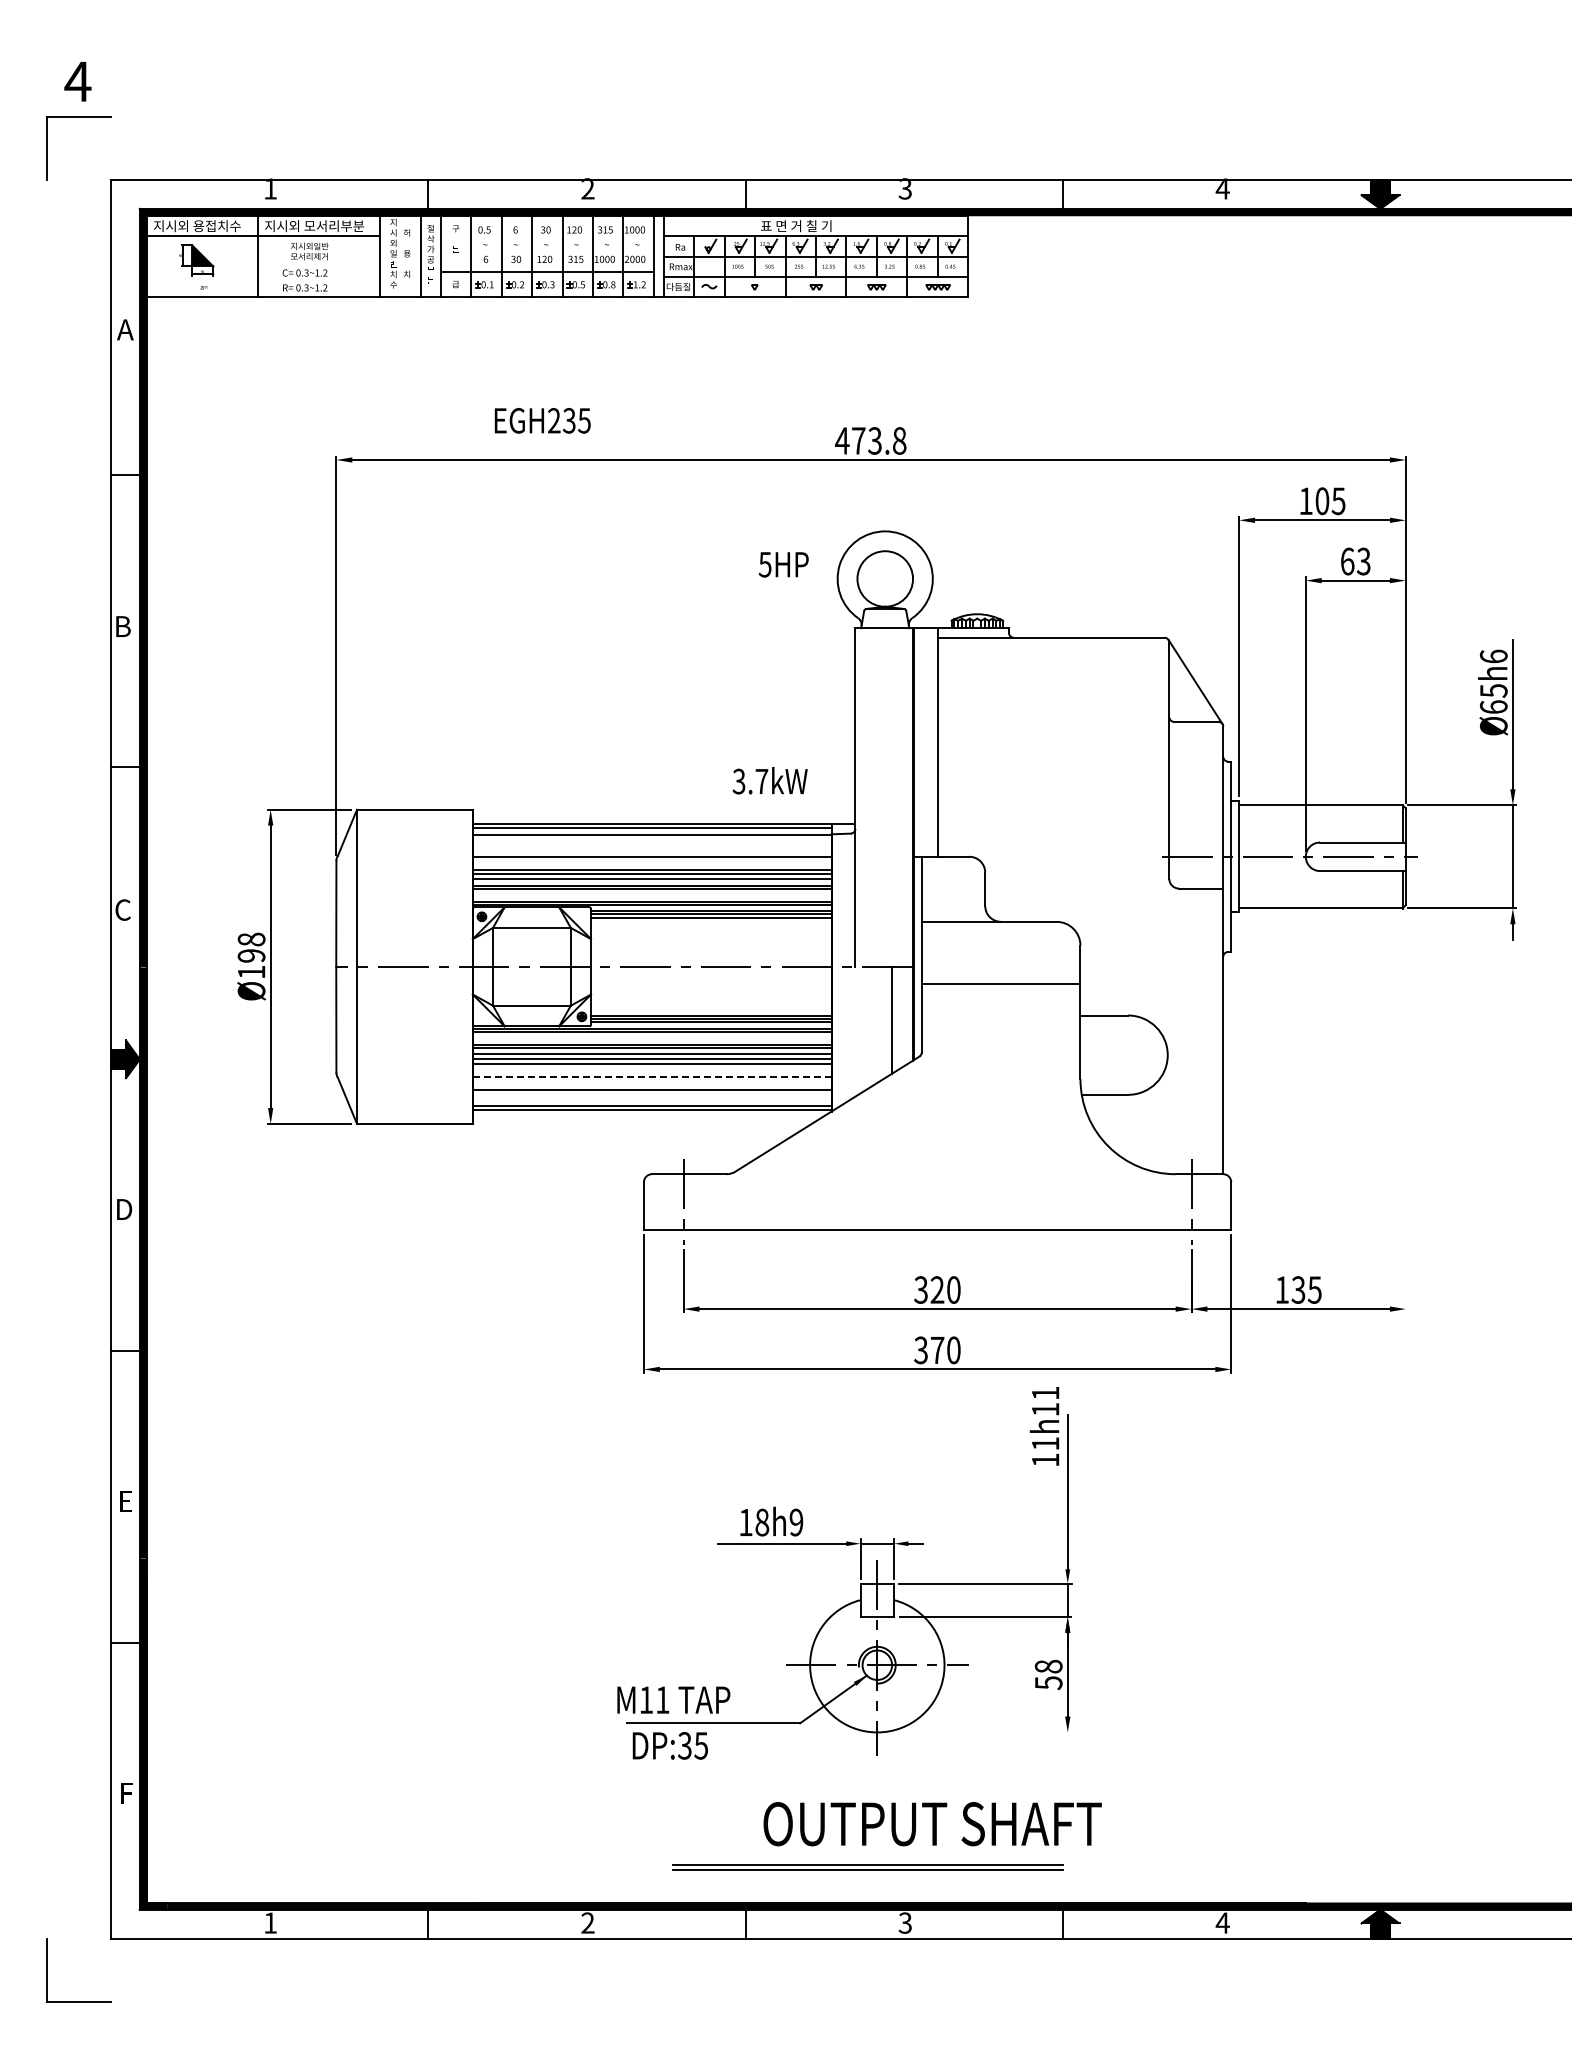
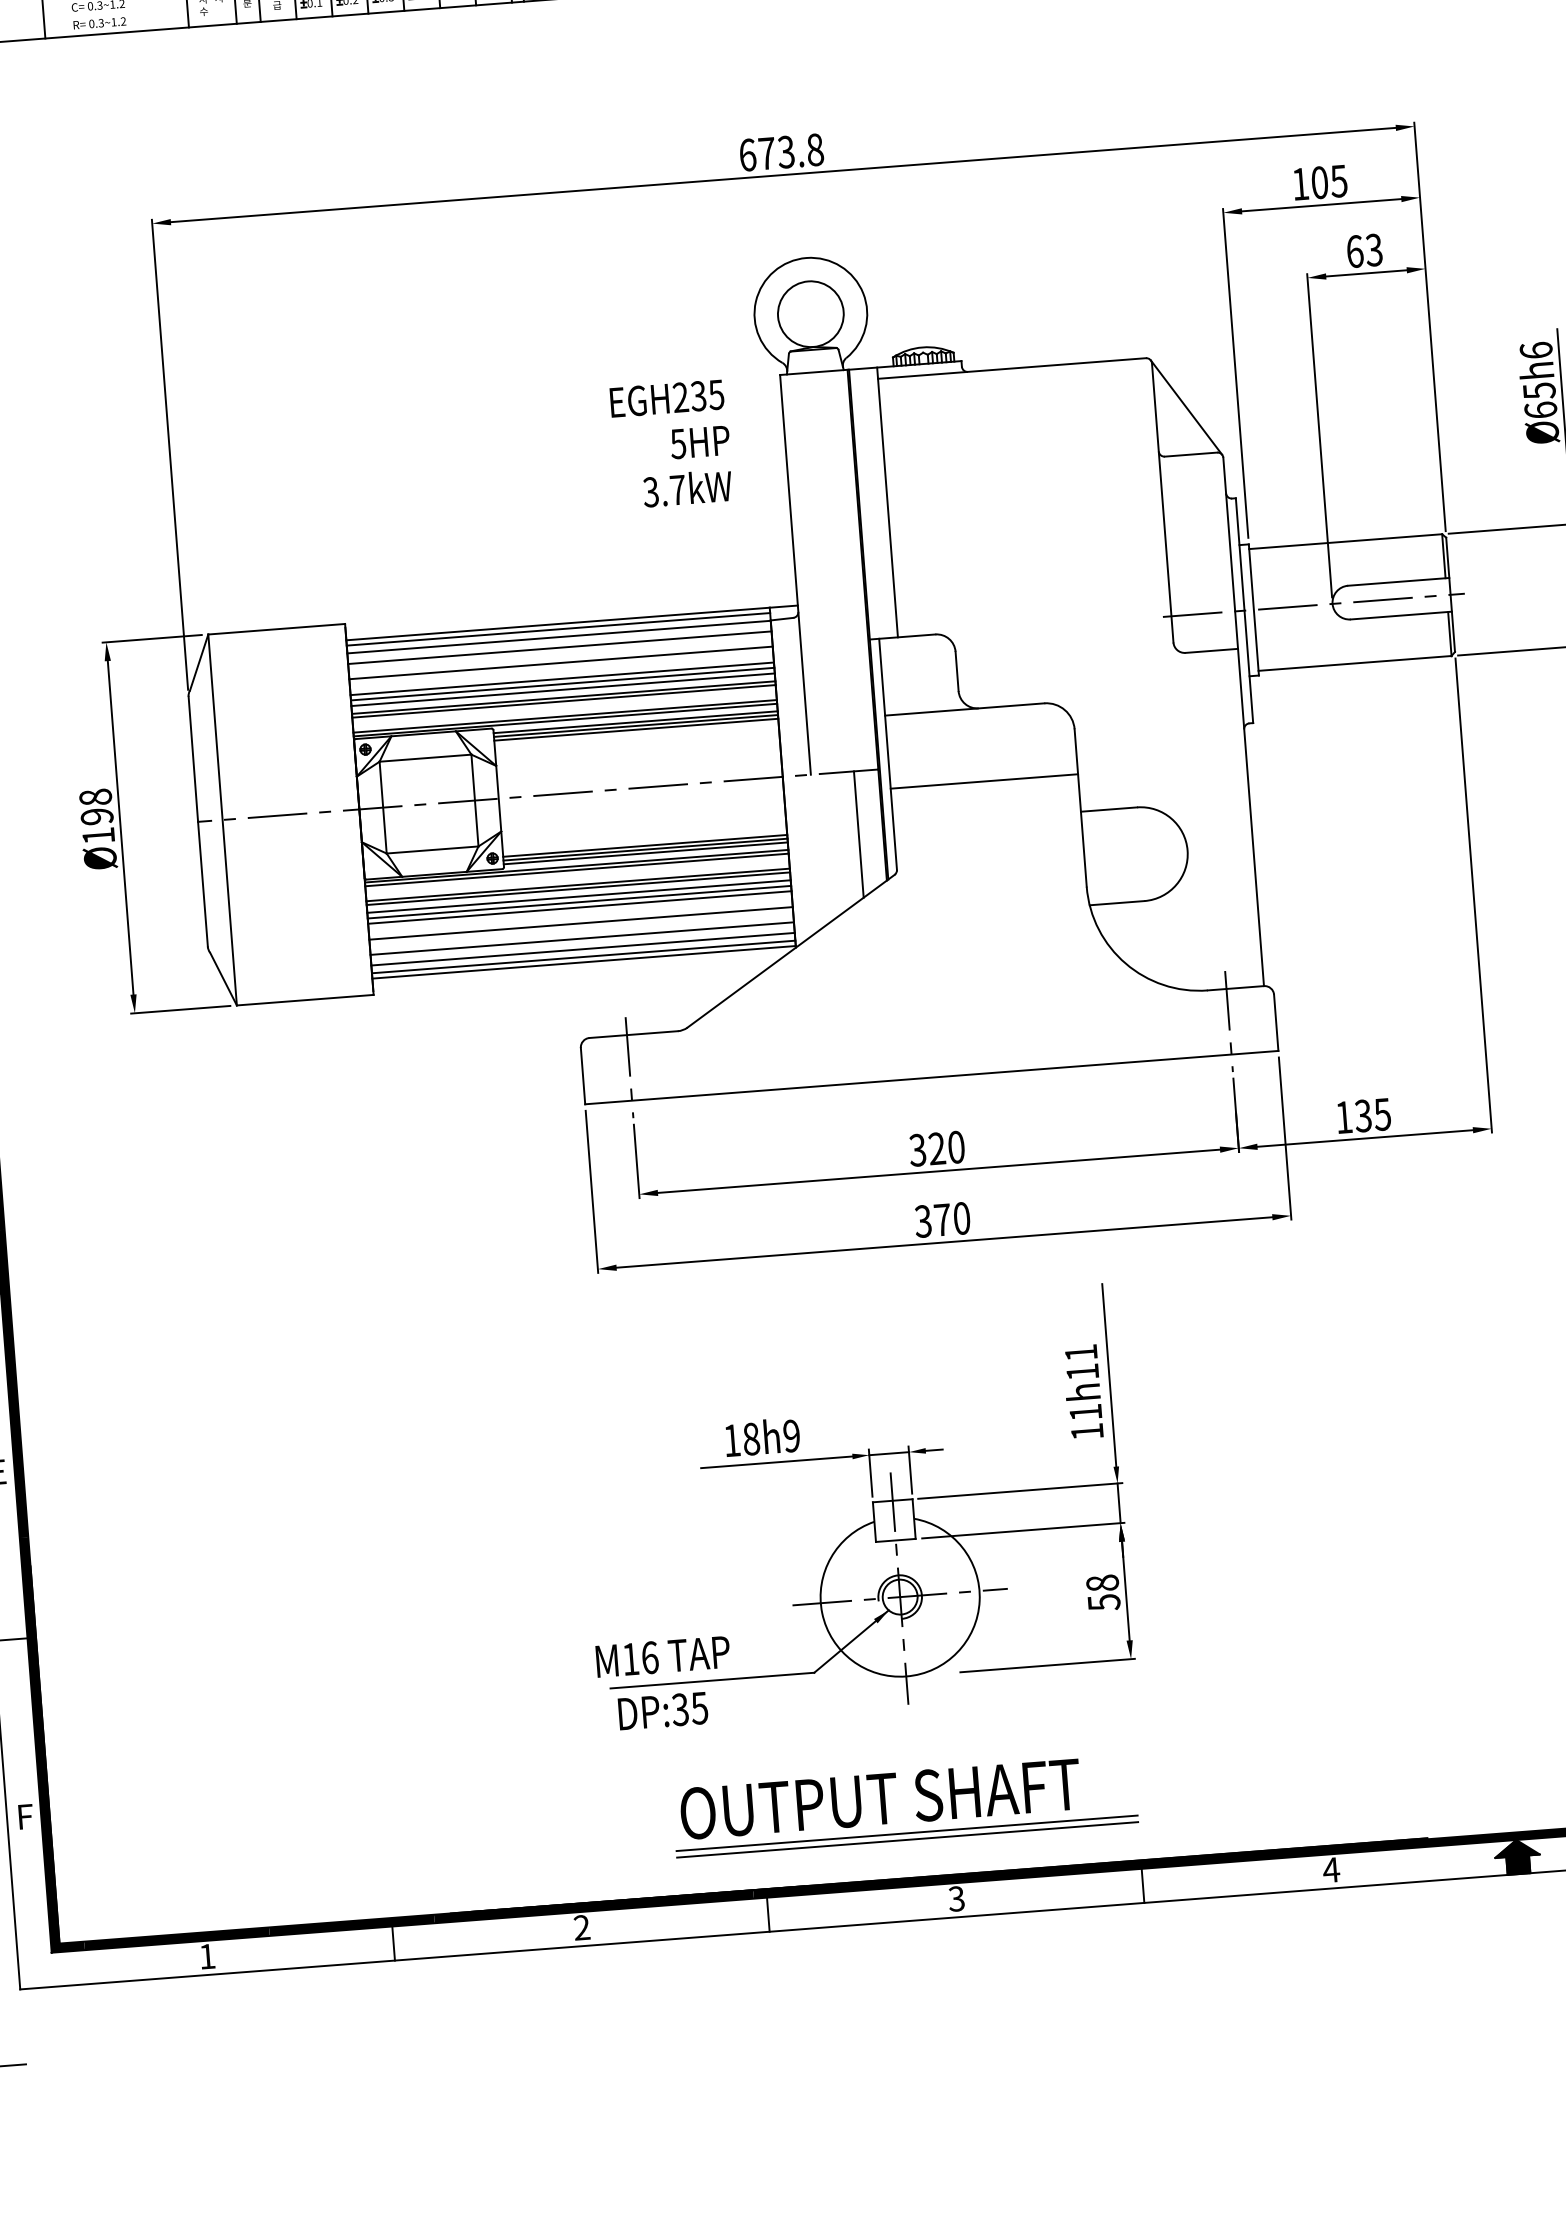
text: (542, 420) -> (666, 398), moved
text: (842, 440) -> (747, 154), 473.8 -> 673.8
text: (783, 564) -> (699, 442), moved
text: (769, 780) -> (686, 488), moved
line: (651, 843) -> (558, 647), added
line: (651, 1077) -> (580, 923), dashed -> solid
line: (651, 1099) -> (582, 949), added
line: (1405, 1111) -> (1473, 895), added
text: (1044, 1426) -> (1082, 1392), moved
text: (662, 1700) -> (649, 1658), M11 -> M16
line: (996, 1732) -> (1046, 1665), added
text: (932, 1824) -> (880, 1799), moved

